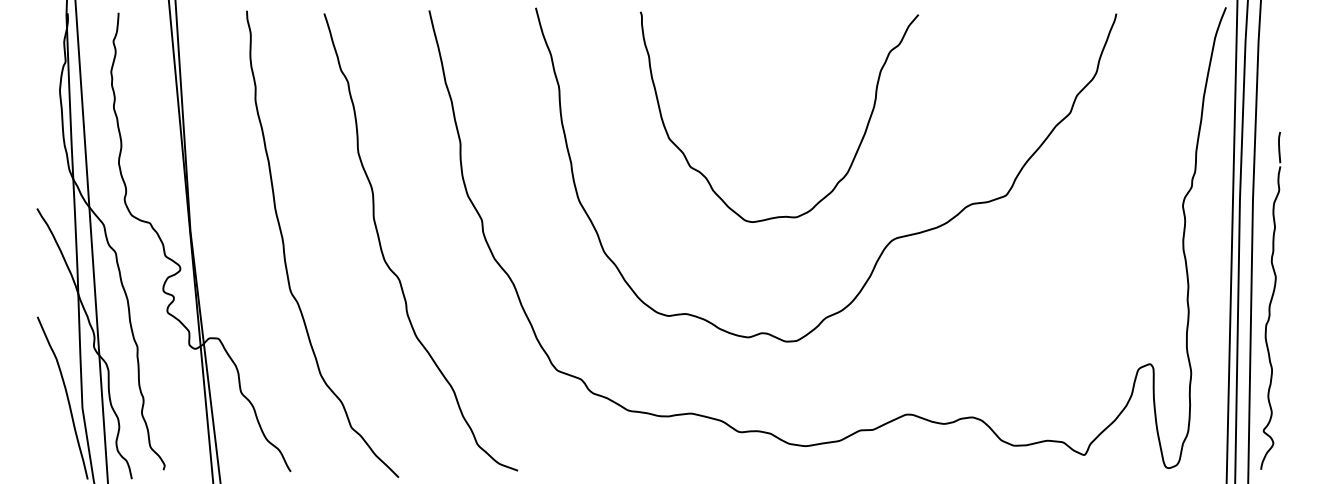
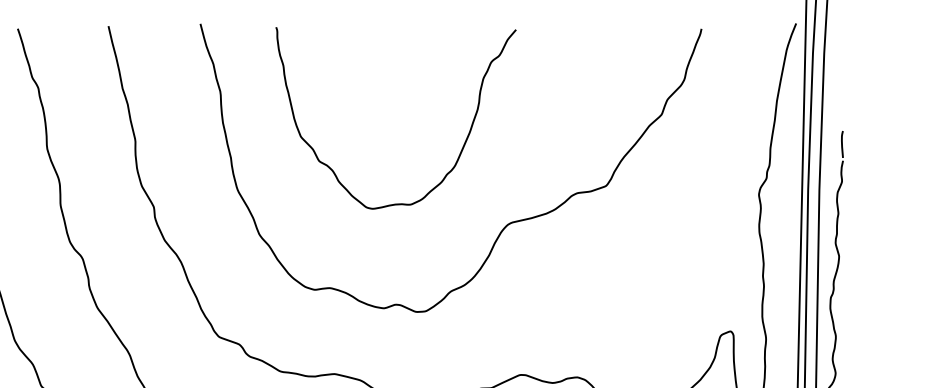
curve: (854, 154) -> (460, 150), moved

